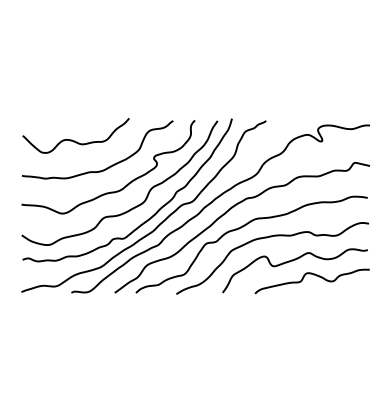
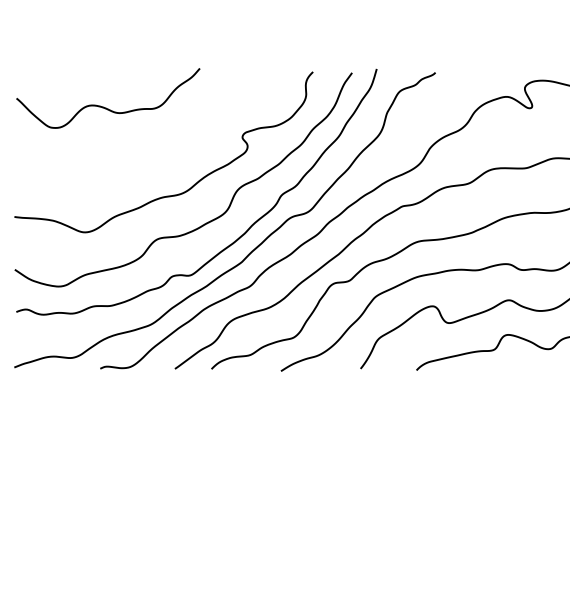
curve: (106, 167) -> (160, 153), removed

